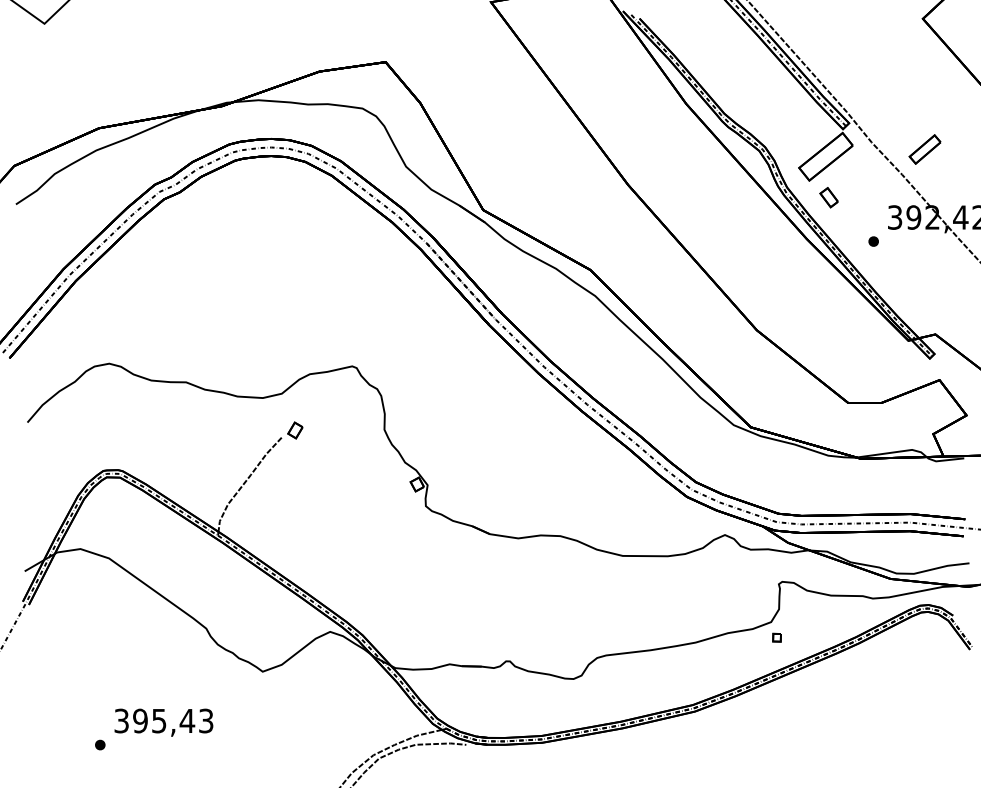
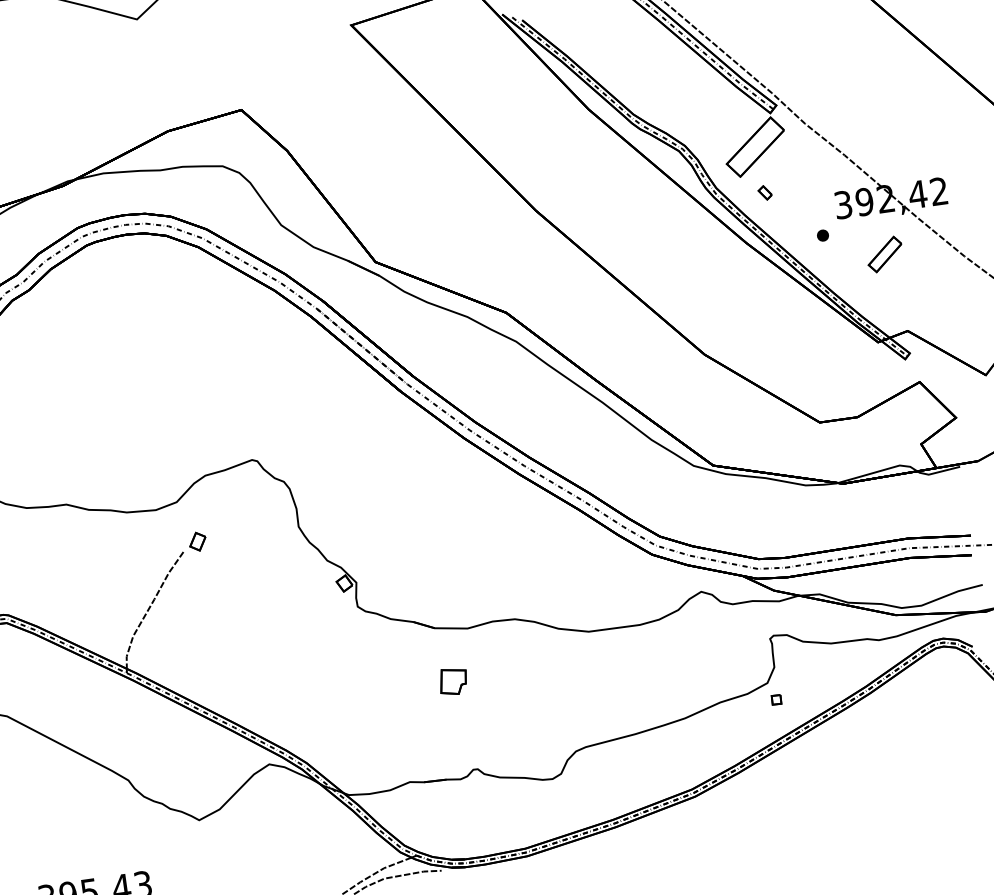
part: (924, 149) -> (884, 254), moved
part: (828, 197) -> (764, 192), size x0.62
part: (499, 582) -> (453, 681), added

